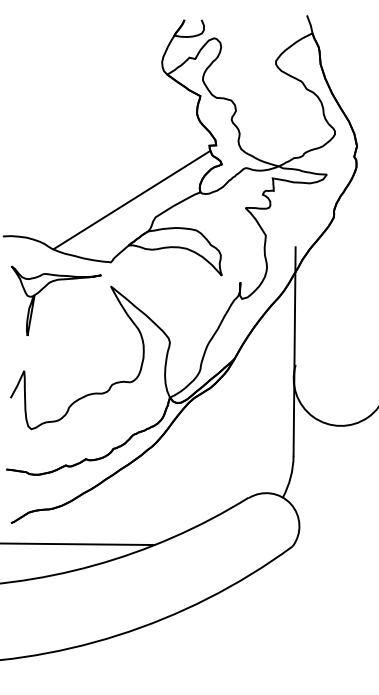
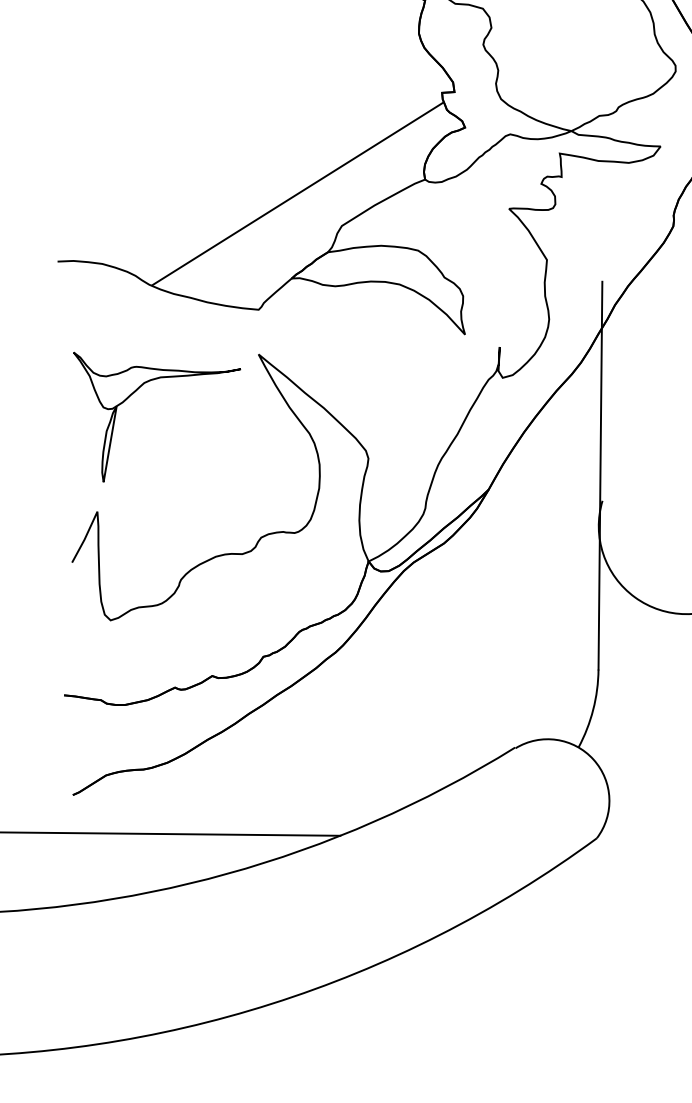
part: (44, 288) -> (135, 393), moved

